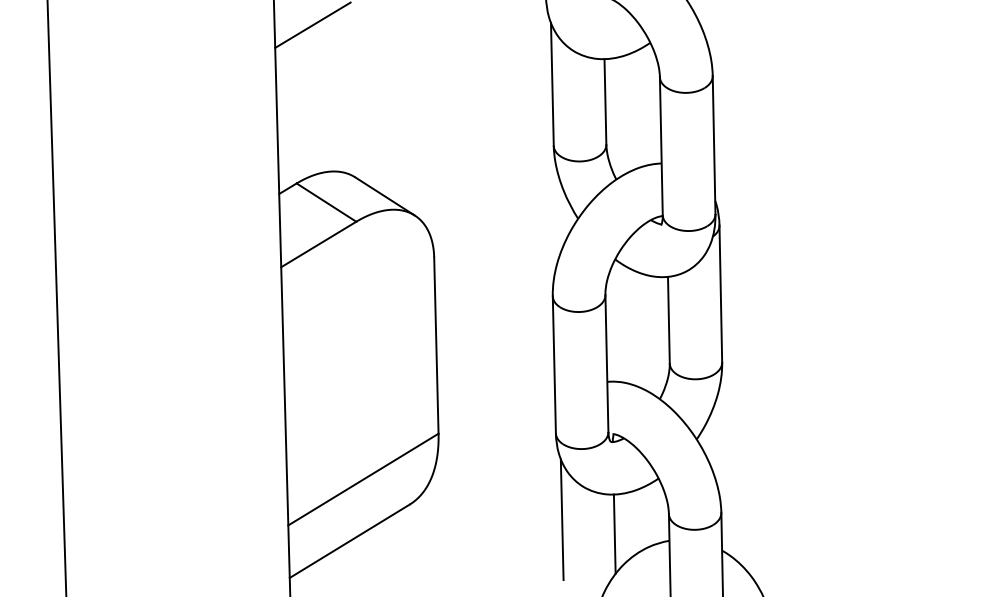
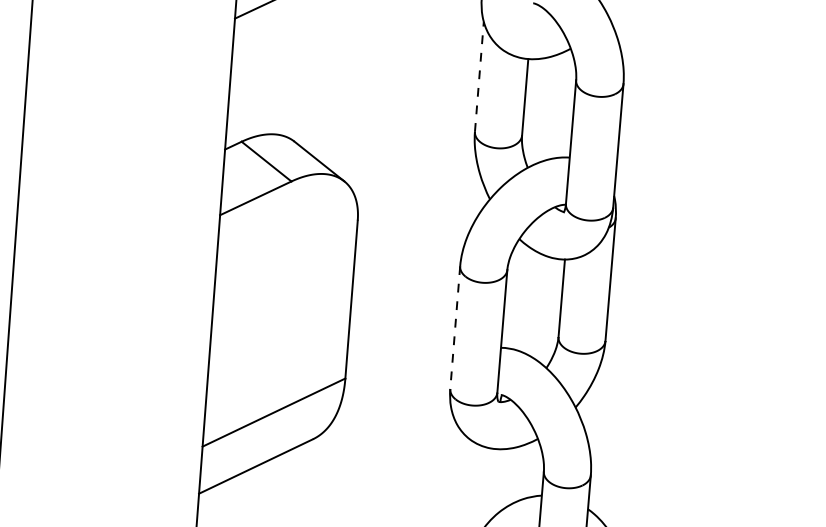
line: (552, 83) -> (479, 76), solid -> dashed
line: (554, 364) -> (455, 327), solid -> dashed
line: (561, 519) -> (447, 466), removed
line: (614, 533) -> (493, 483), removed

